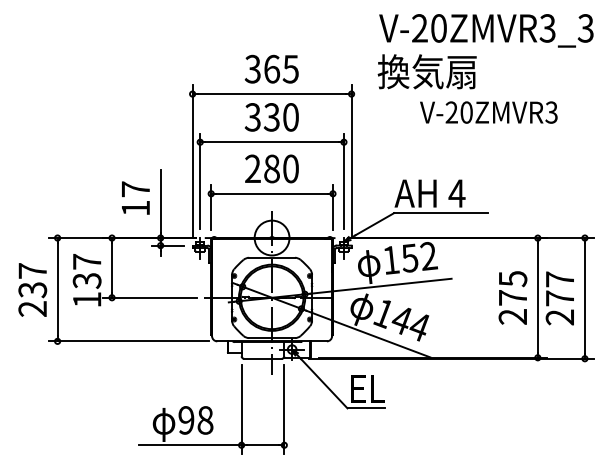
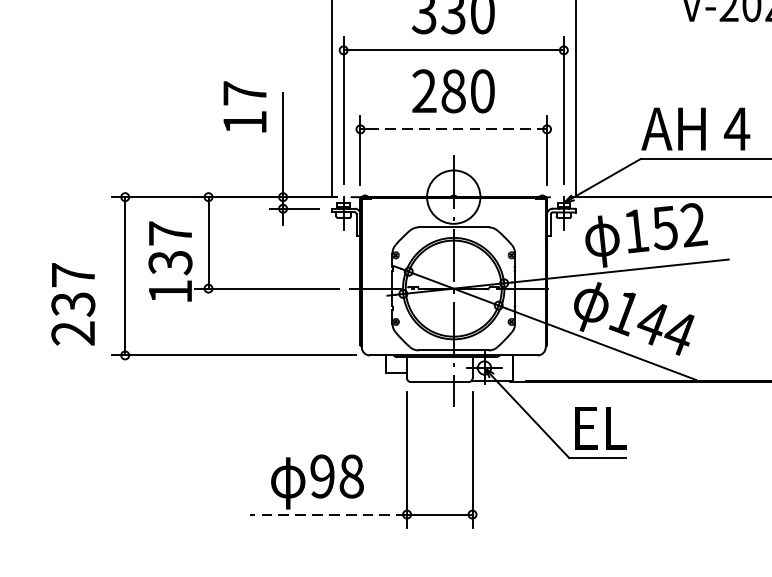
line: (272, 193) -> (454, 128), solid -> dashed
text: (135, 197) -> (244, 105), moved
text: (32, 289) -> (72, 303), moved
line: (189, 445) -> (327, 514), solid -> dashed

